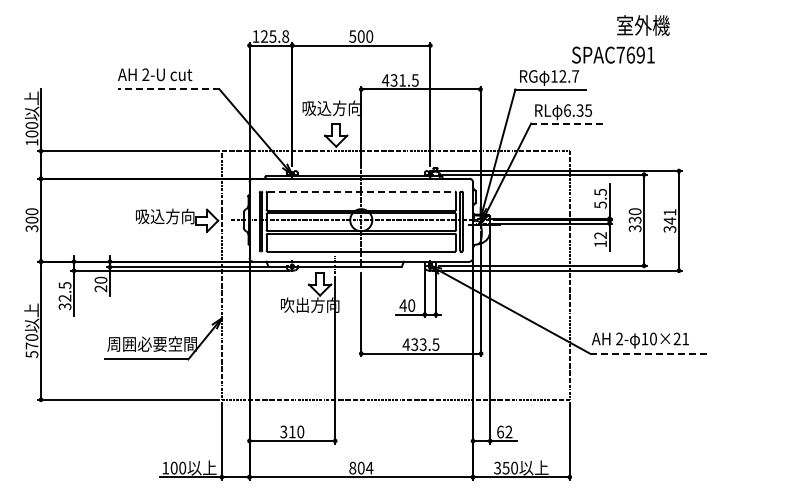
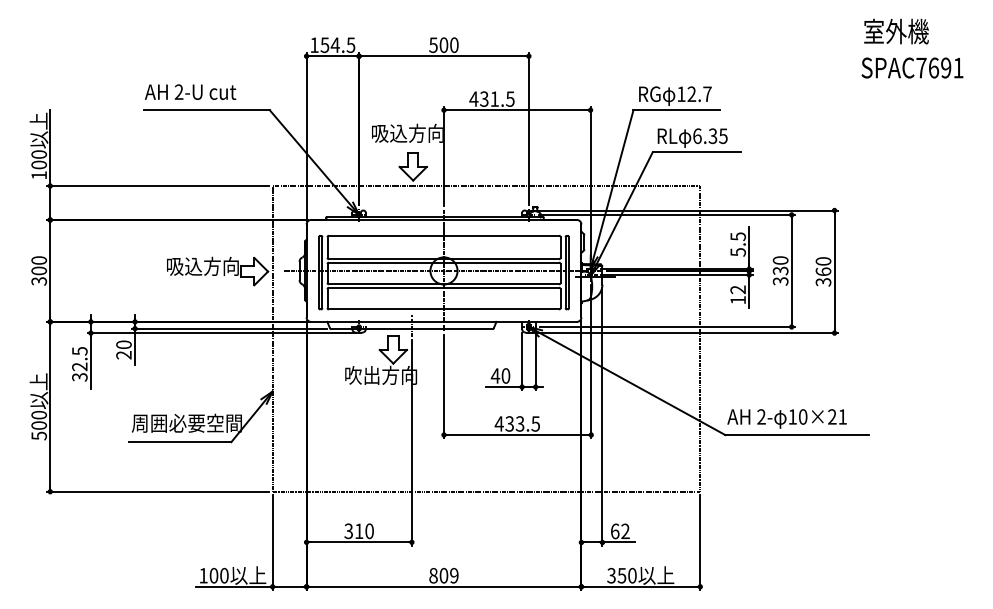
text: (643, 25) -> (896, 31), moved
text: (274, 36) -> (337, 45), 125.8 -> 154.5
text: (613, 54) -> (912, 67), moved
line: (168, 89) -> (206, 110), dashed -> solid
line: (567, 123) -> (697, 152), dashed -> solid
line: (361, 191) -> (444, 235), dashed -> solid
text: (669, 216) -> (822, 266), 341 -> 360
text: (31, 345) -> (38, 424), 570 -> 500
line: (648, 353) -> (797, 434), dashed -> solid
text: (369, 467) -> (454, 574), 804 -> 809

